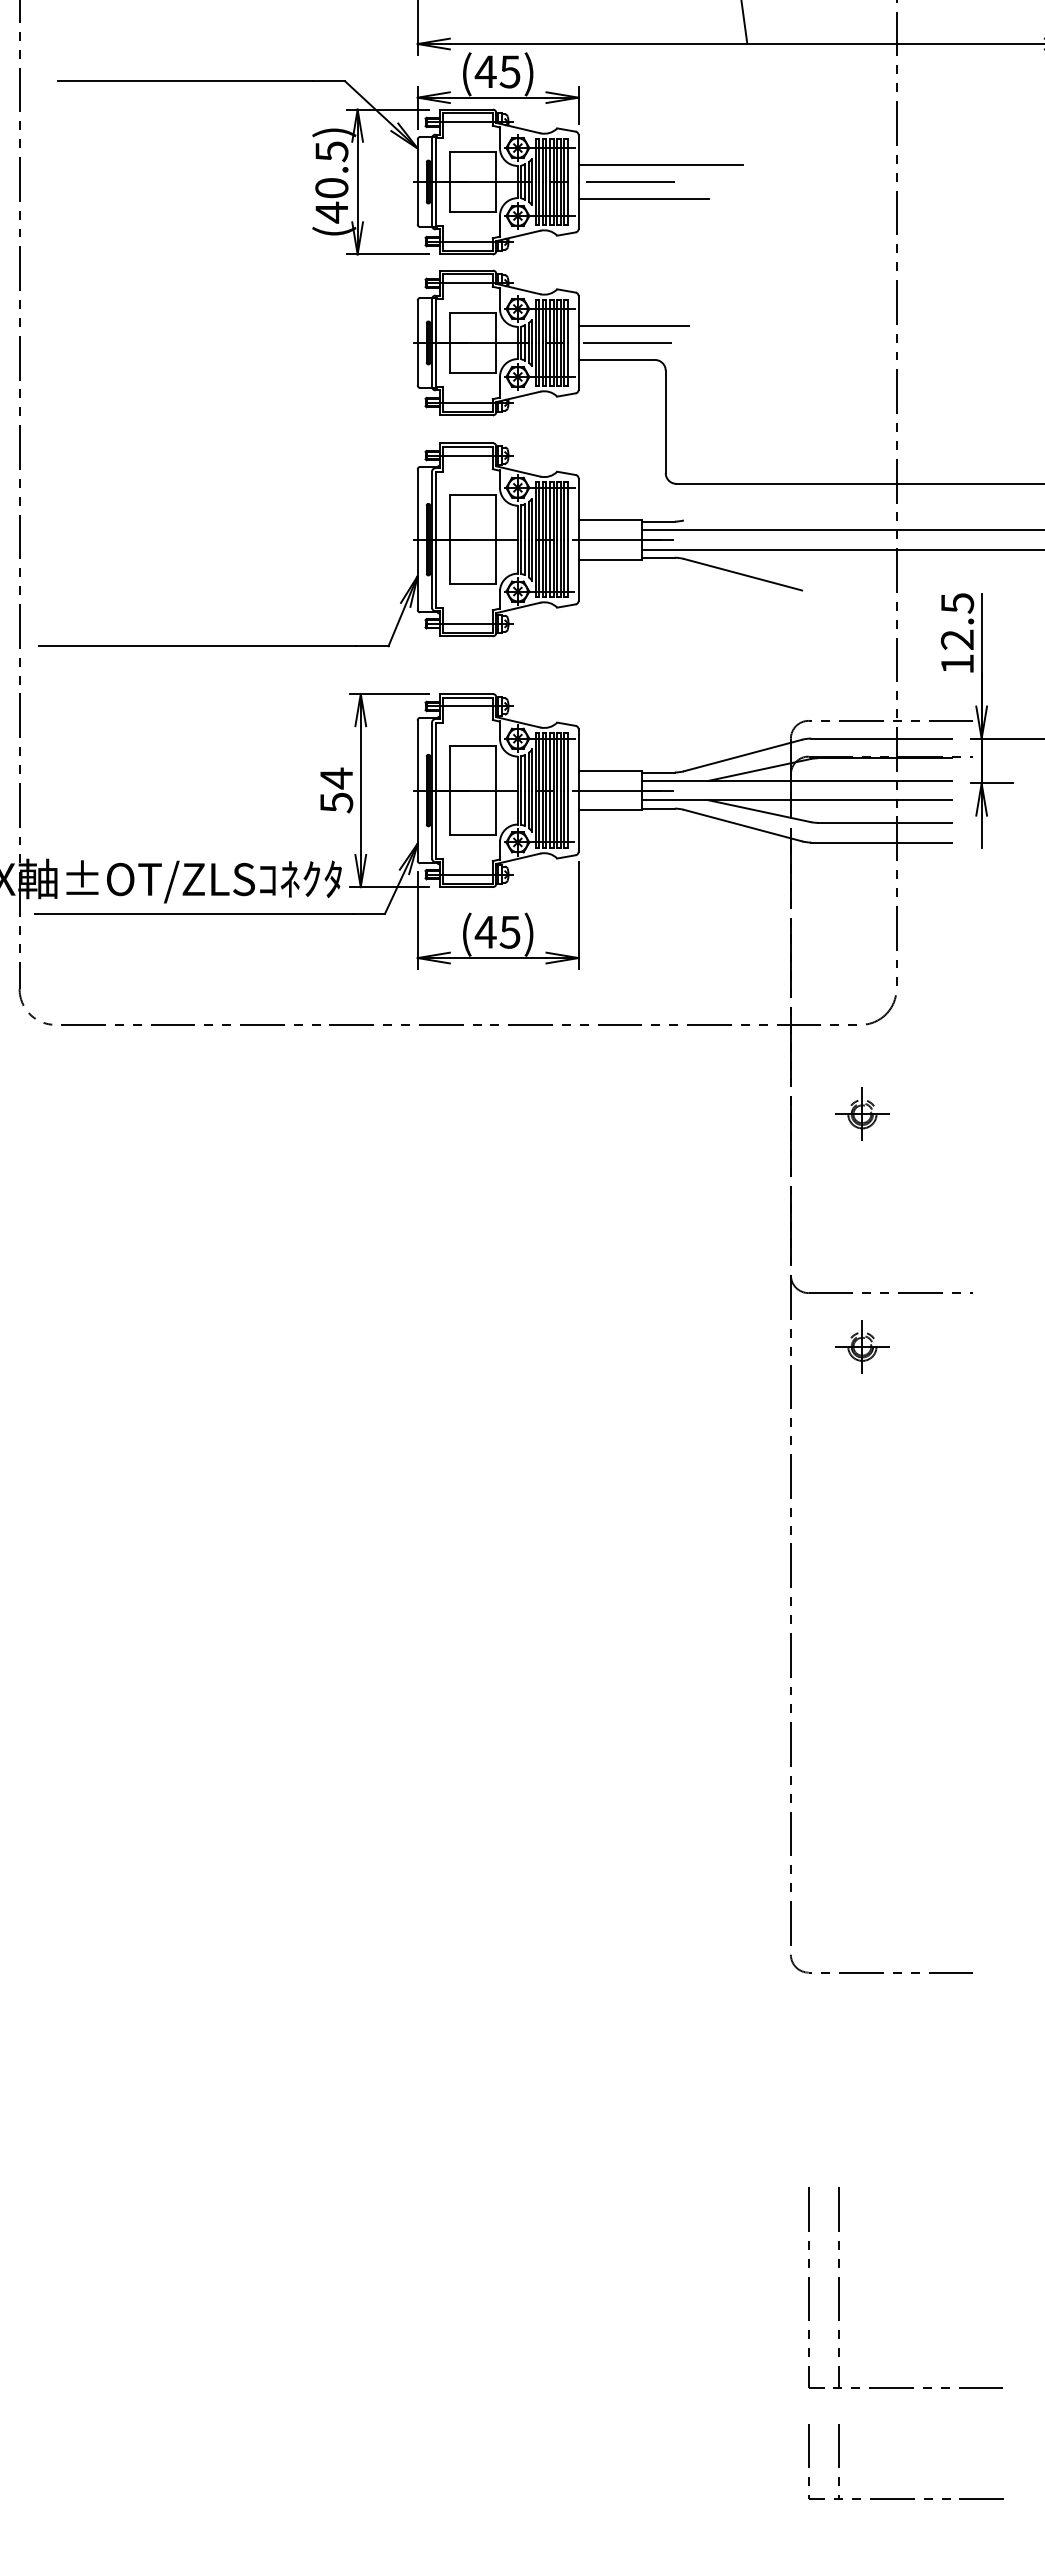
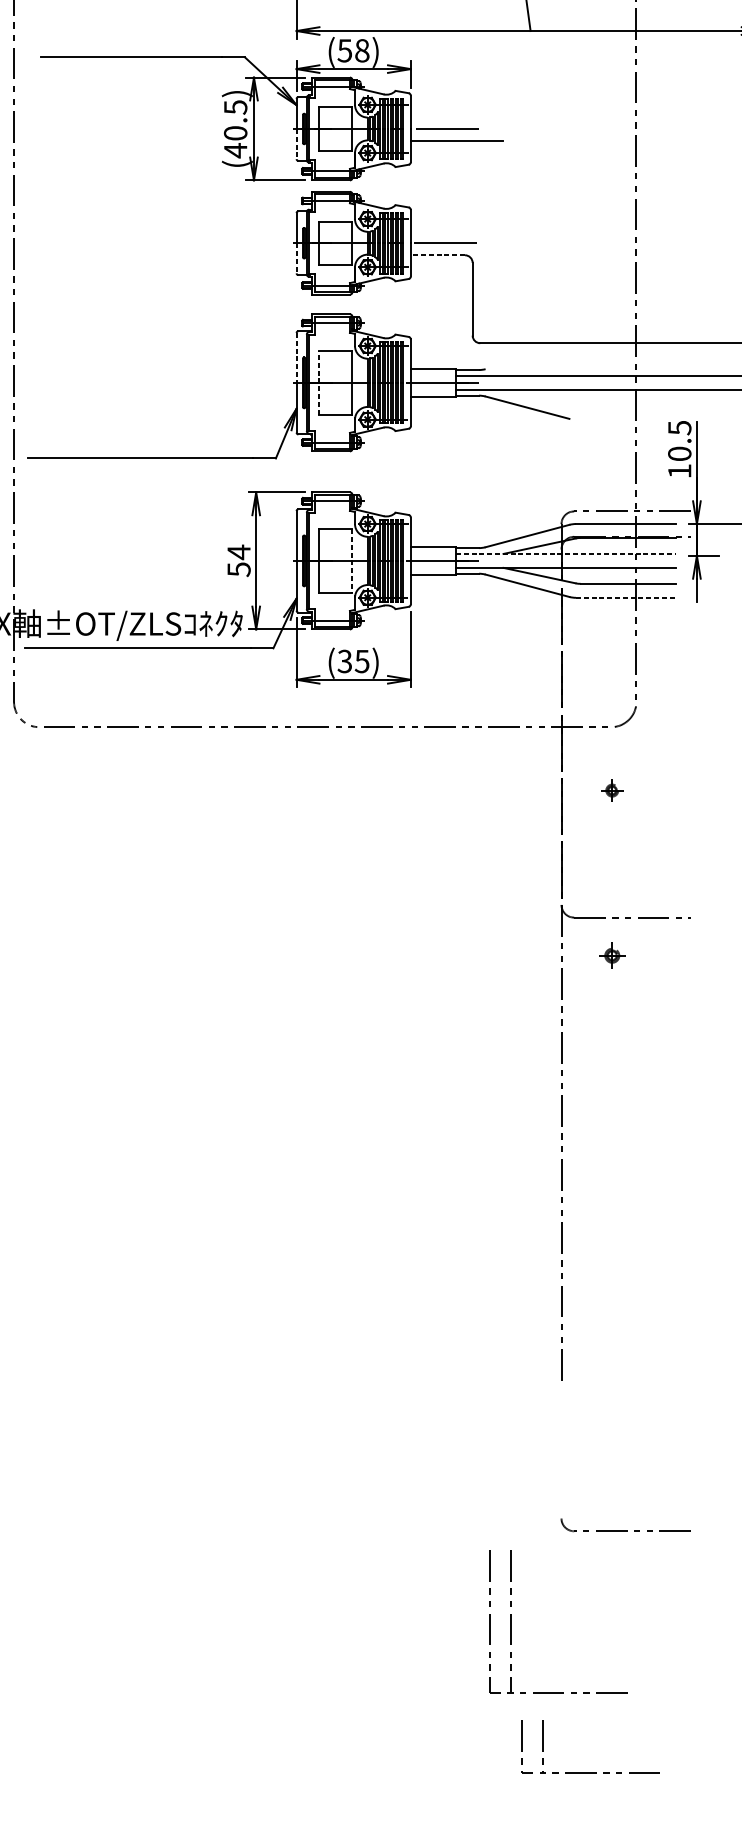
text: (497, 71) -> (353, 50), (45) -> (58)
line: (660, 165) -> (468, 117), removed
line: (417, 203) -> (296, 144), solid -> dashed
line: (633, 326) -> (449, 231), removed
line: (616, 359) -> (437, 254), solid -> dashed
line: (417, 364) -> (296, 258), solid -> dashed
line: (417, 505) -> (296, 358), solid -> dashed
line: (449, 539) -> (319, 382), solid -> dashed
text: (957, 639) -> (679, 453), 12.5 -> 10.5
line: (797, 780) -> (566, 553), solid -> dashed
line: (496, 790) -> (352, 560), solid -> dashed
line: (882, 842) -> (626, 597), solid -> dashed
text: (485, 931) -> (344, 660), (45) -> (35)
part: (862, 1113) -> (612, 790), size x0.6
part: (862, 1346) -> (612, 955), size x0.7
part: (881, 1972) -> (625, 1531), moved
part: (839, 2287) -> (511, 1621), moved
part: (905, 2498) -> (590, 1773), moved

